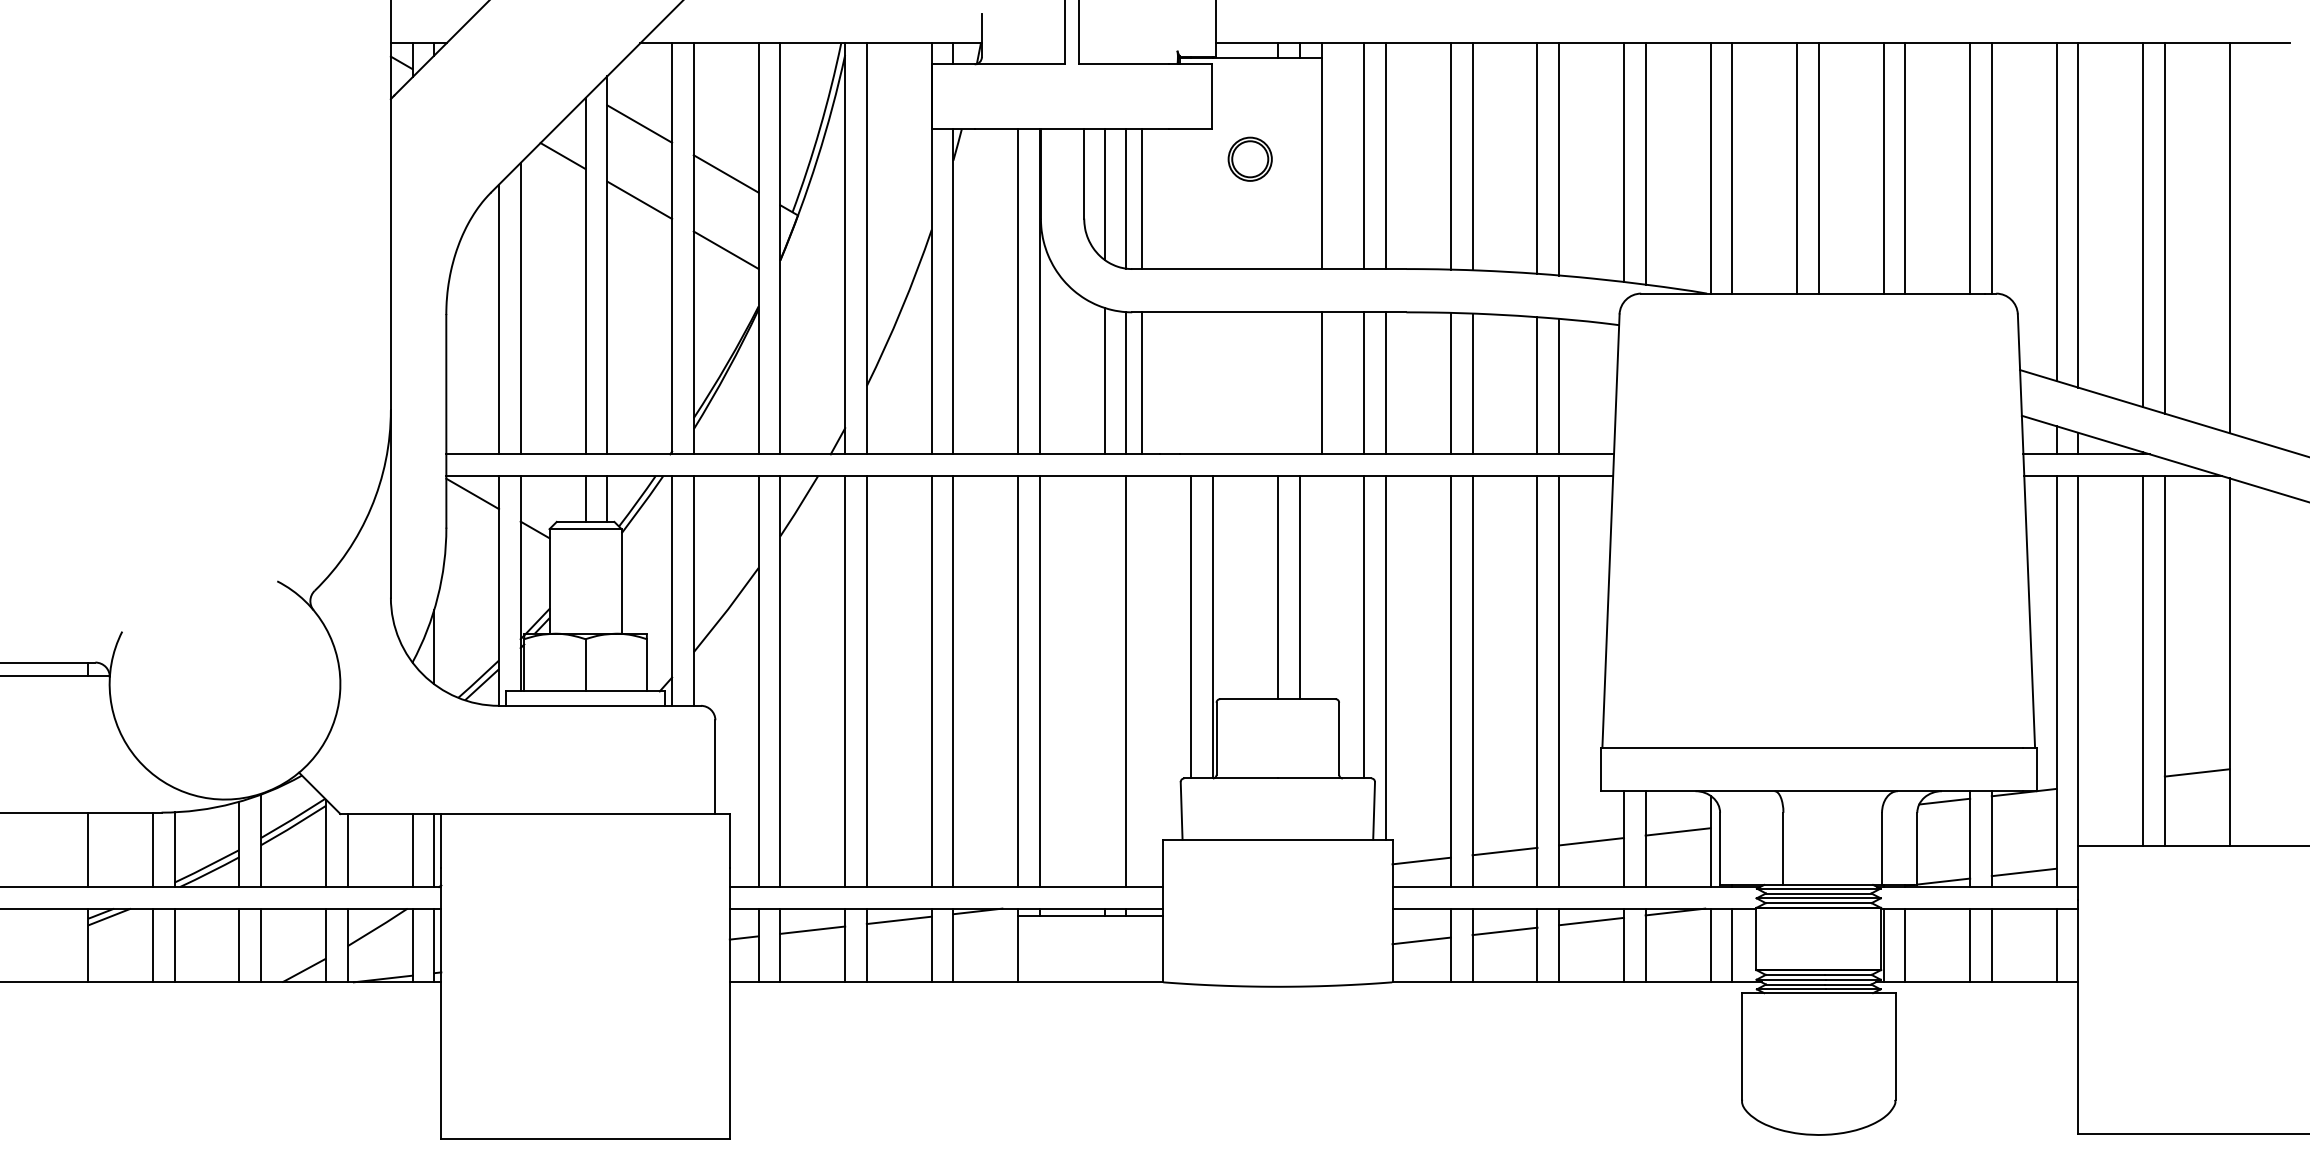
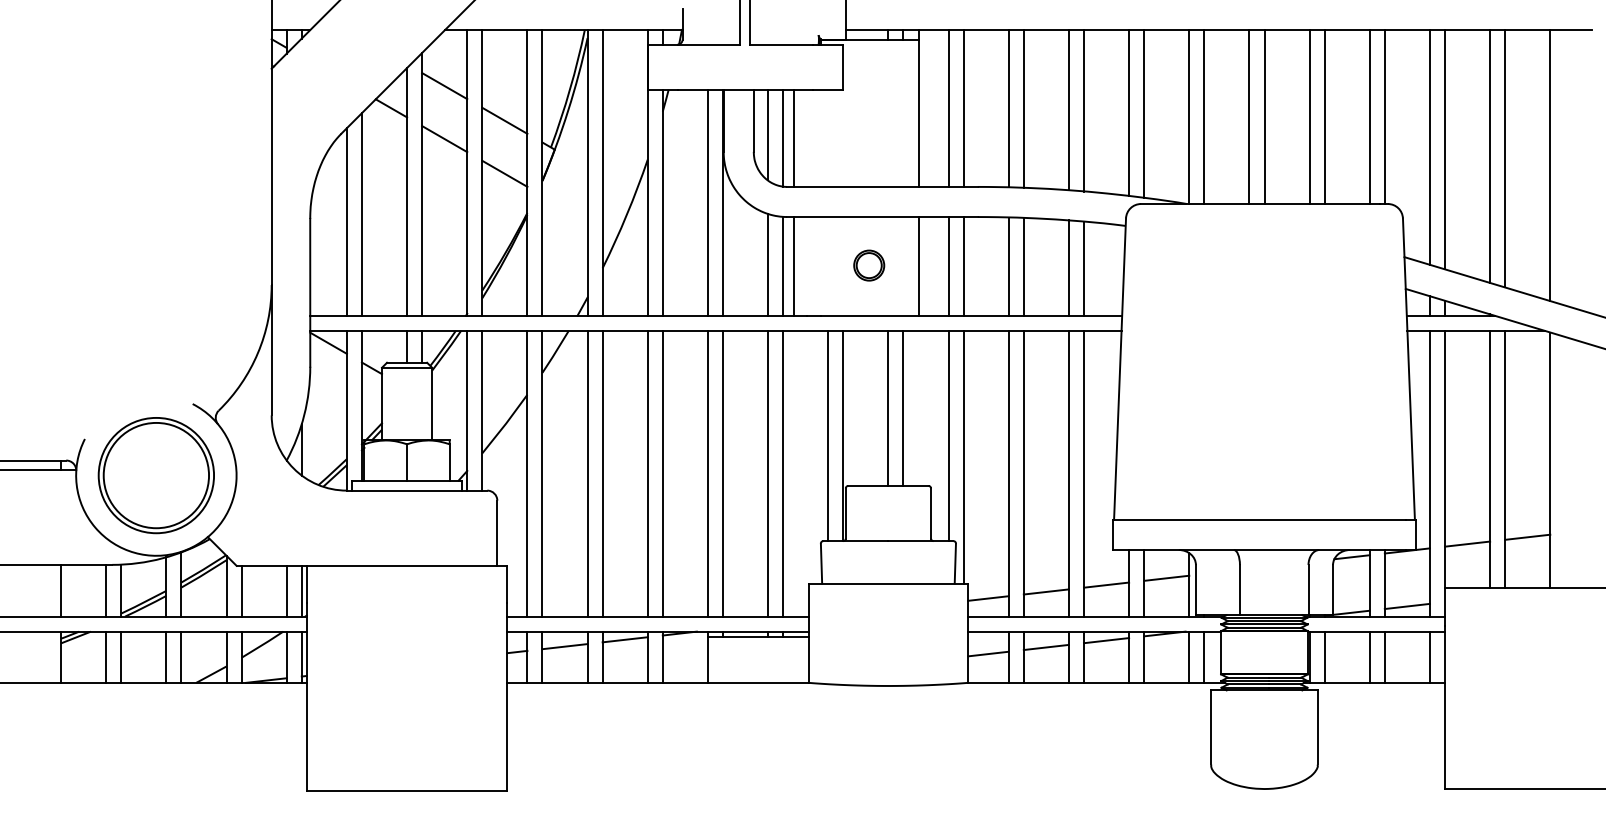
part: (1250, 159) -> (869, 265), moved
line: (1105, 681) -> (768, 473), added
part: (223, 684) -> (155, 475), added
line: (2110, 781) -> (1467, 543), added

